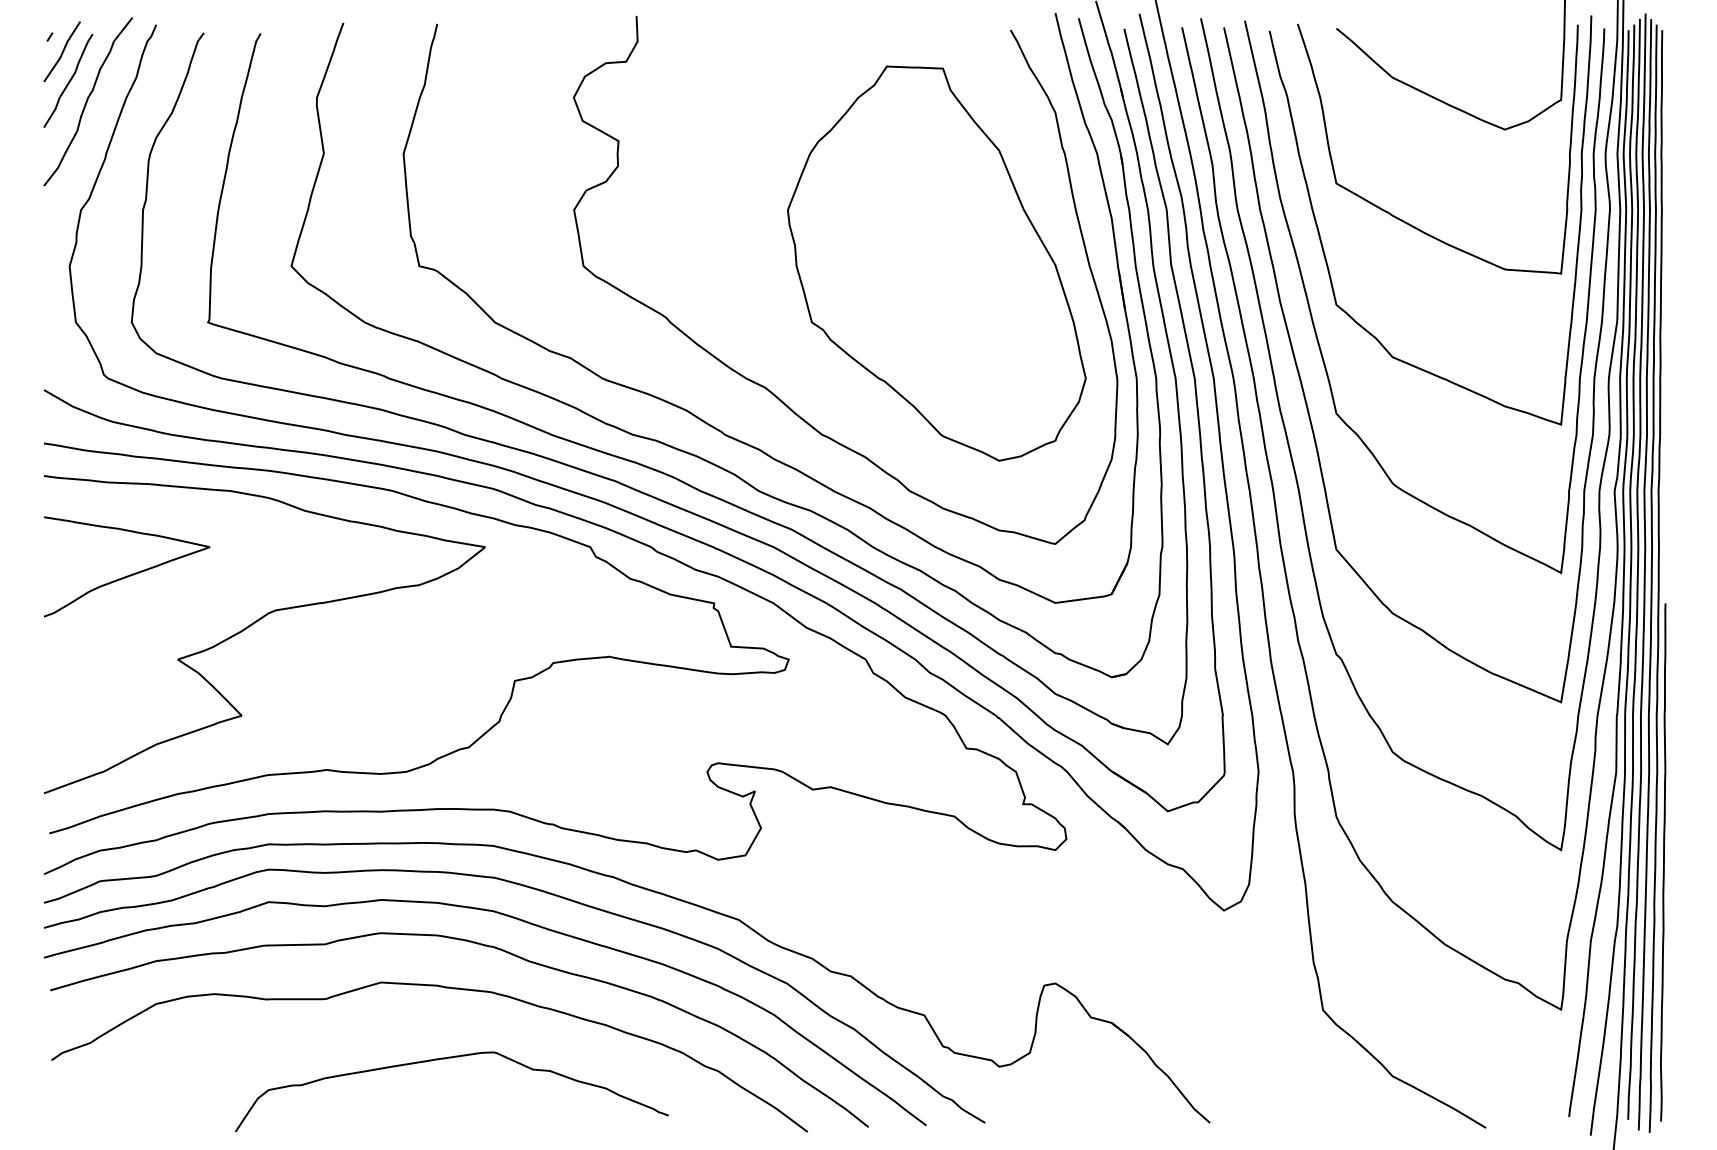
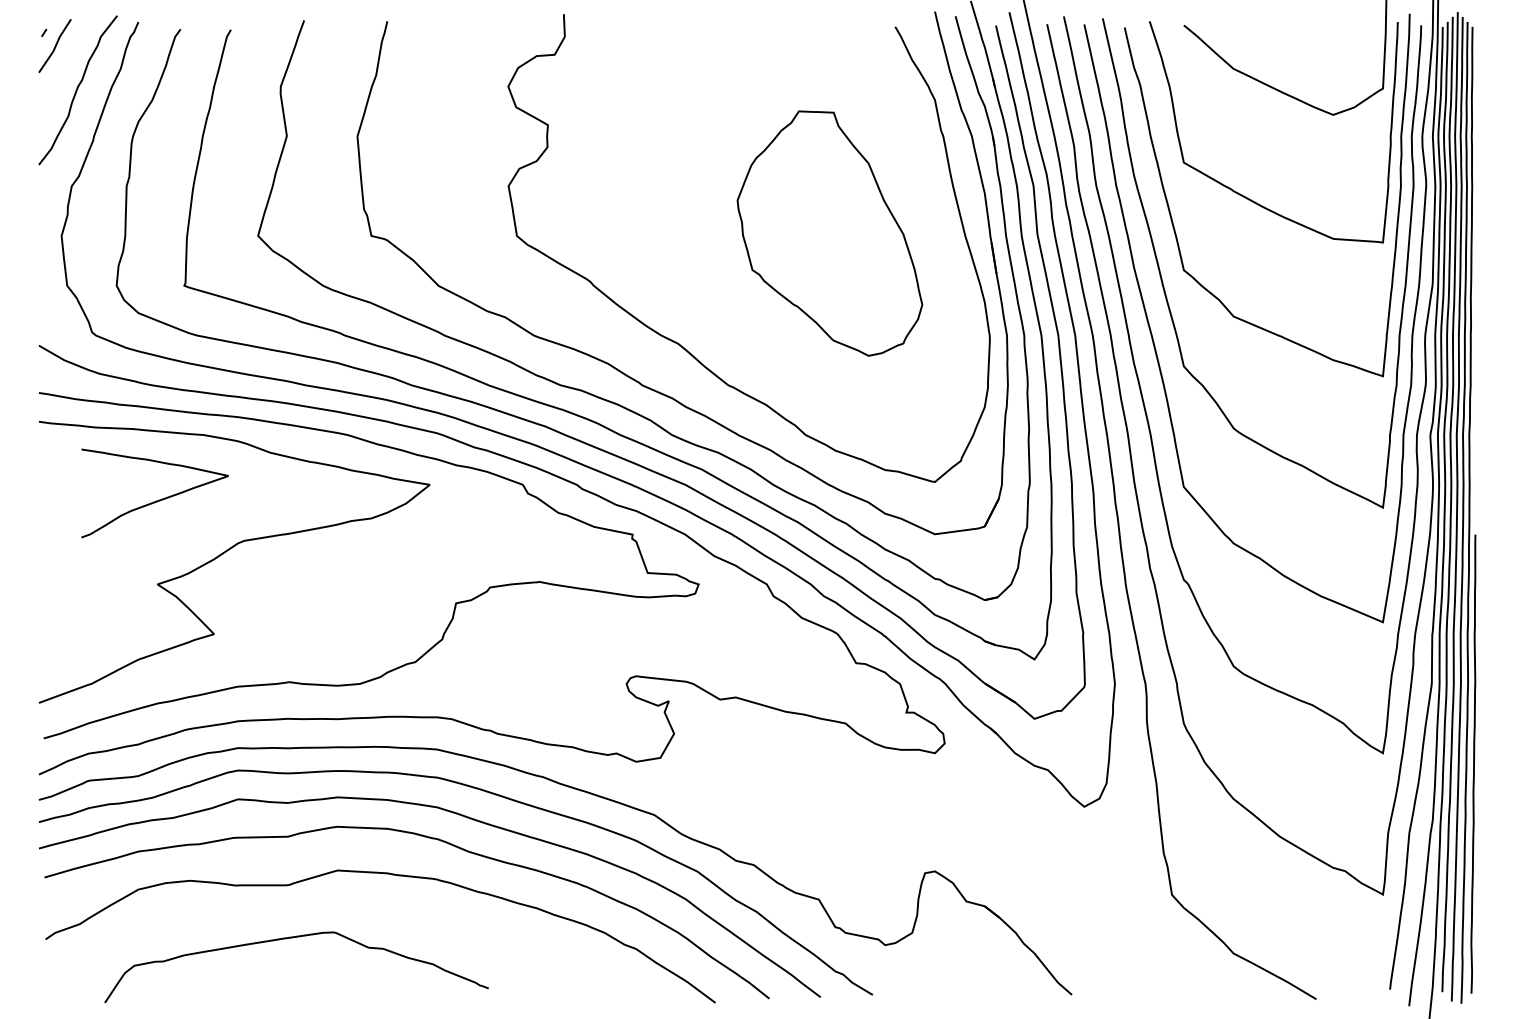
curve: (69, 80) -> (61, 71), removed
part: (936, 263) -> (829, 233), size x0.7
curve: (129, 574) -> (157, 500), moved
curve: (445, 1059) -> (290, 938), moved

